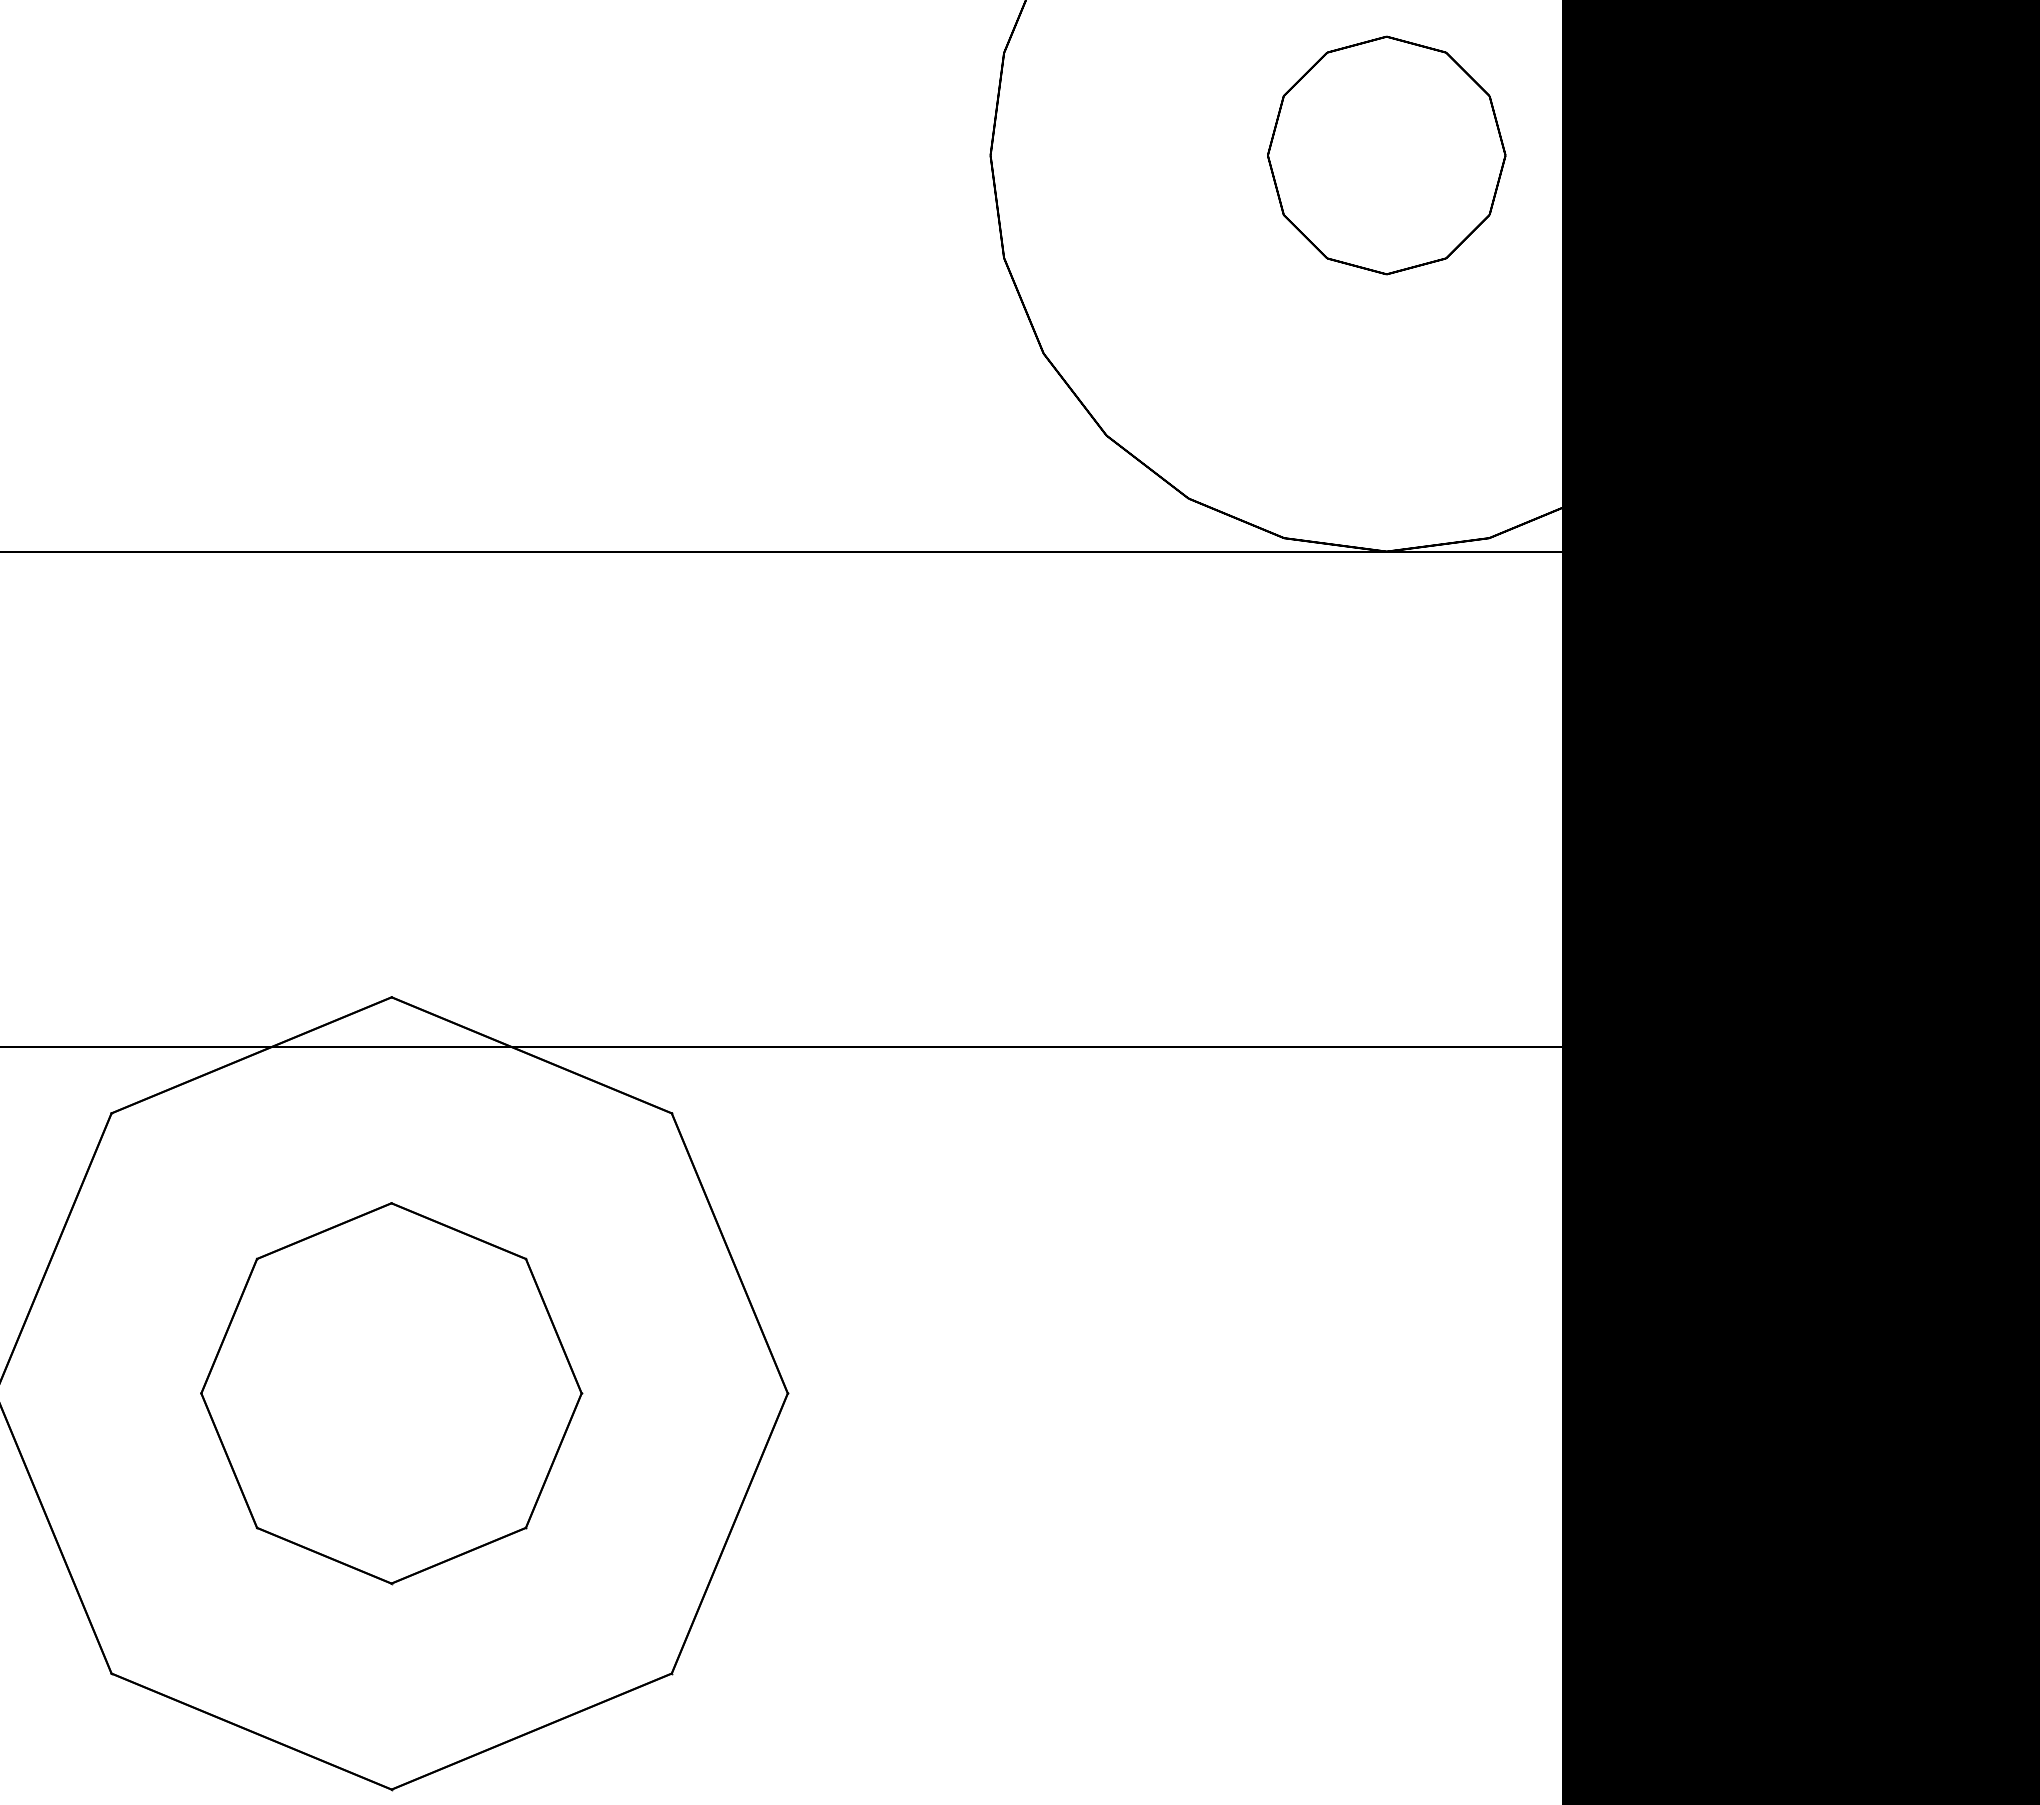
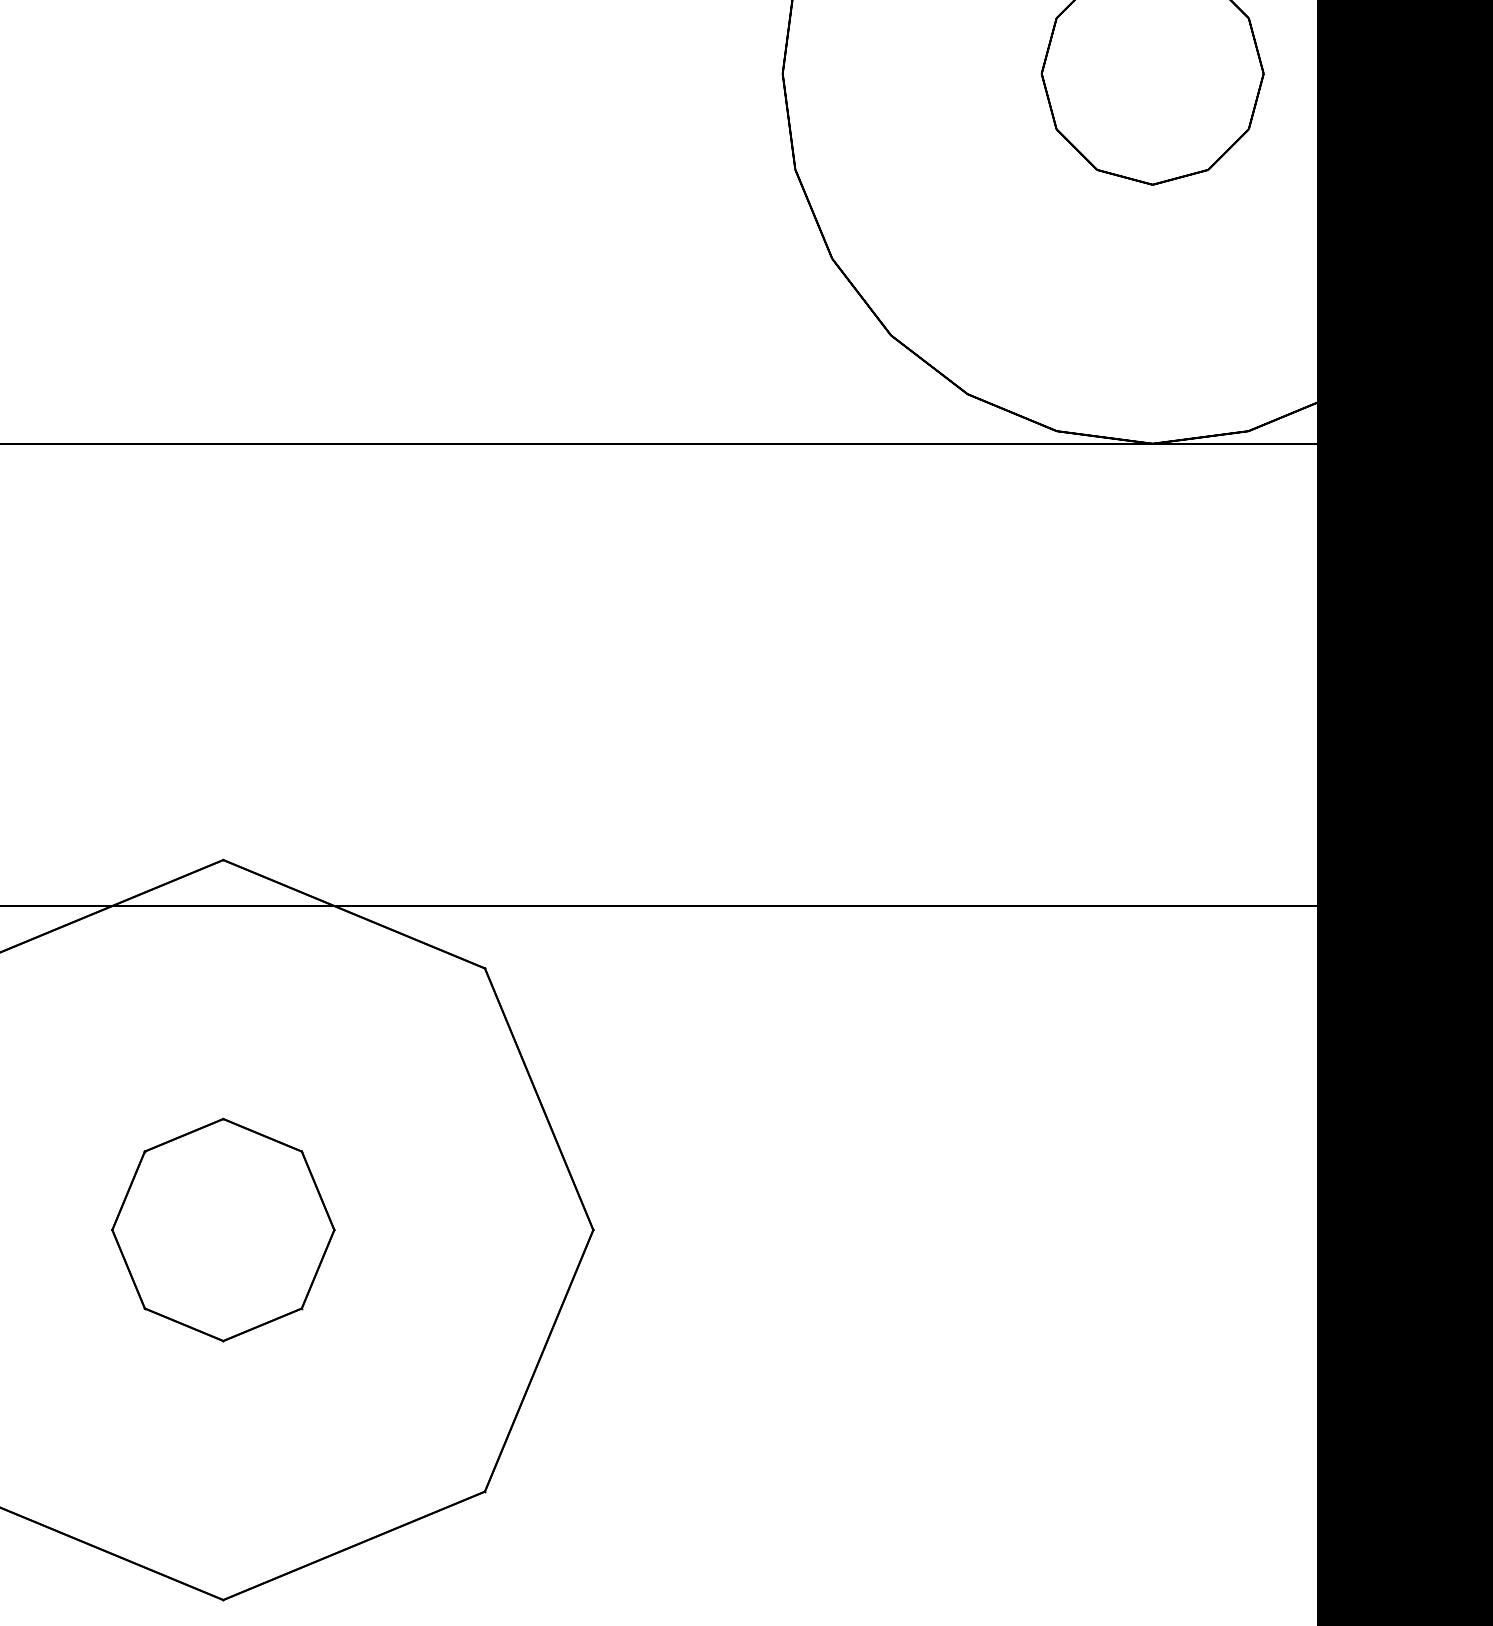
part: (391, 1393) -> (223, 1230), size x0.62

